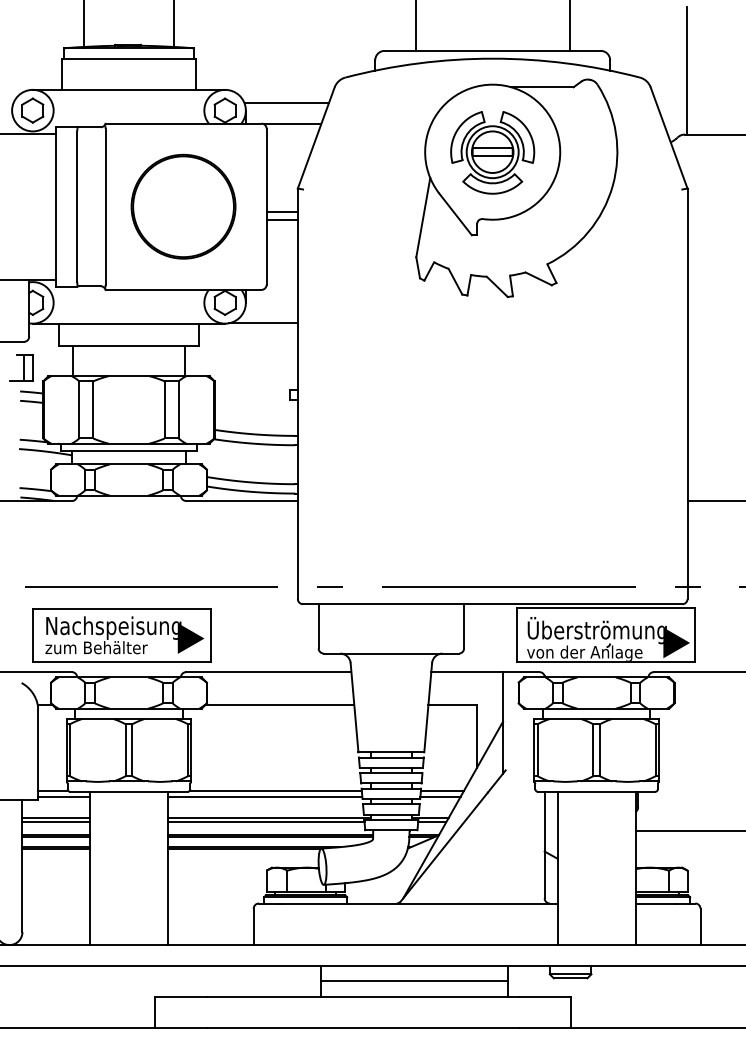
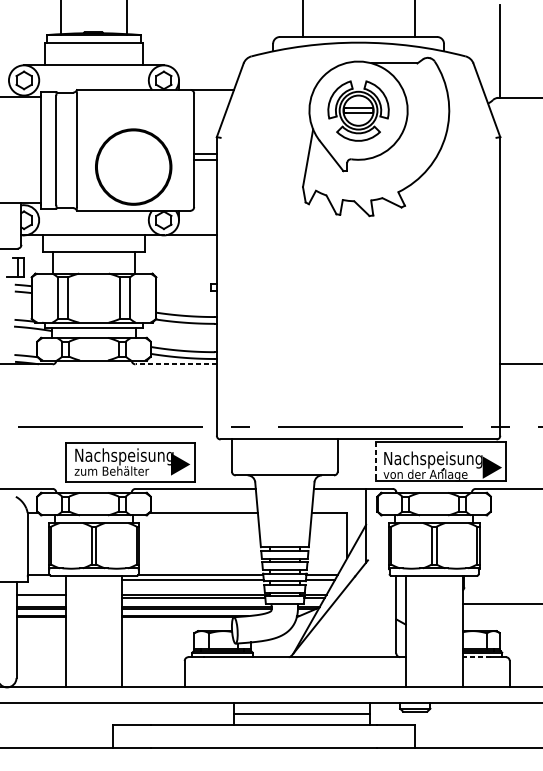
line: (286, 103) -> (208, 75), removed
part: (183, 206) -> (133, 166), moved
line: (242, 500) -> (176, 364), solid -> dashed
text: (596, 630) -> (434, 458), Überströmung -> Nachspeisung
line: (516, 634) -> (375, 461), solid -> dashed
part: (121, 635) -> (130, 462), moved
line: (64, 796) -> (47, 579), removed
line: (56, 822) -> (41, 598), removed
line: (654, 903) -> (476, 657), solid -> dashed

